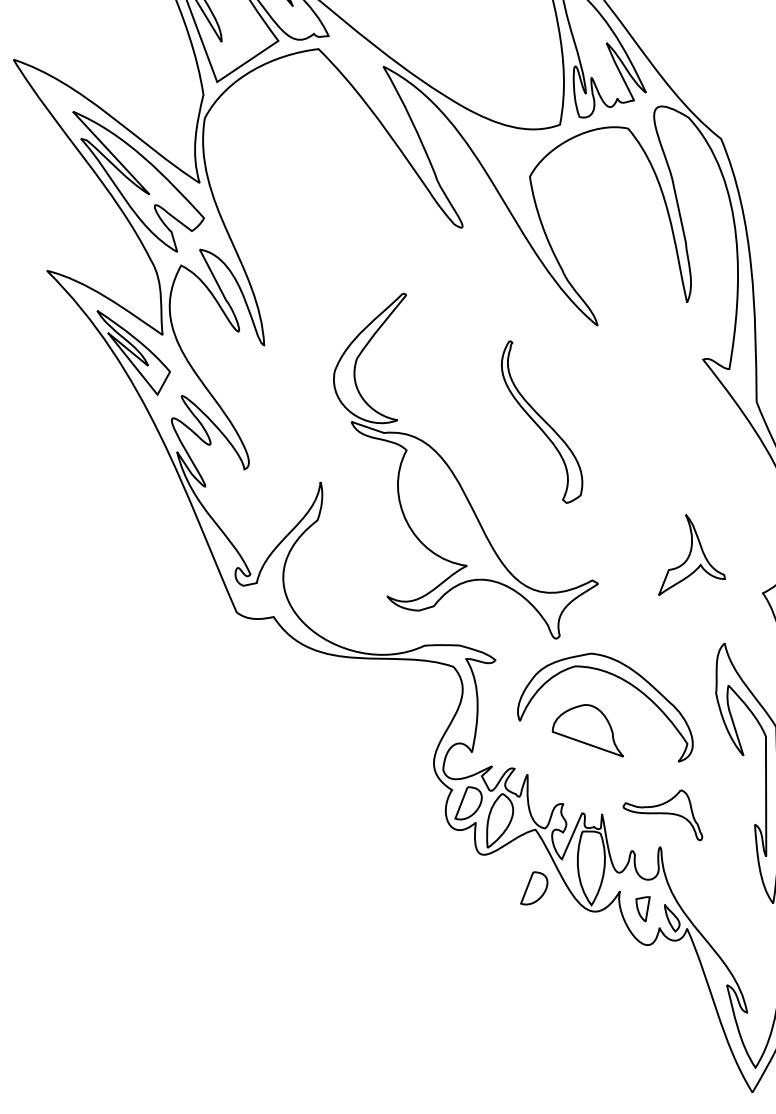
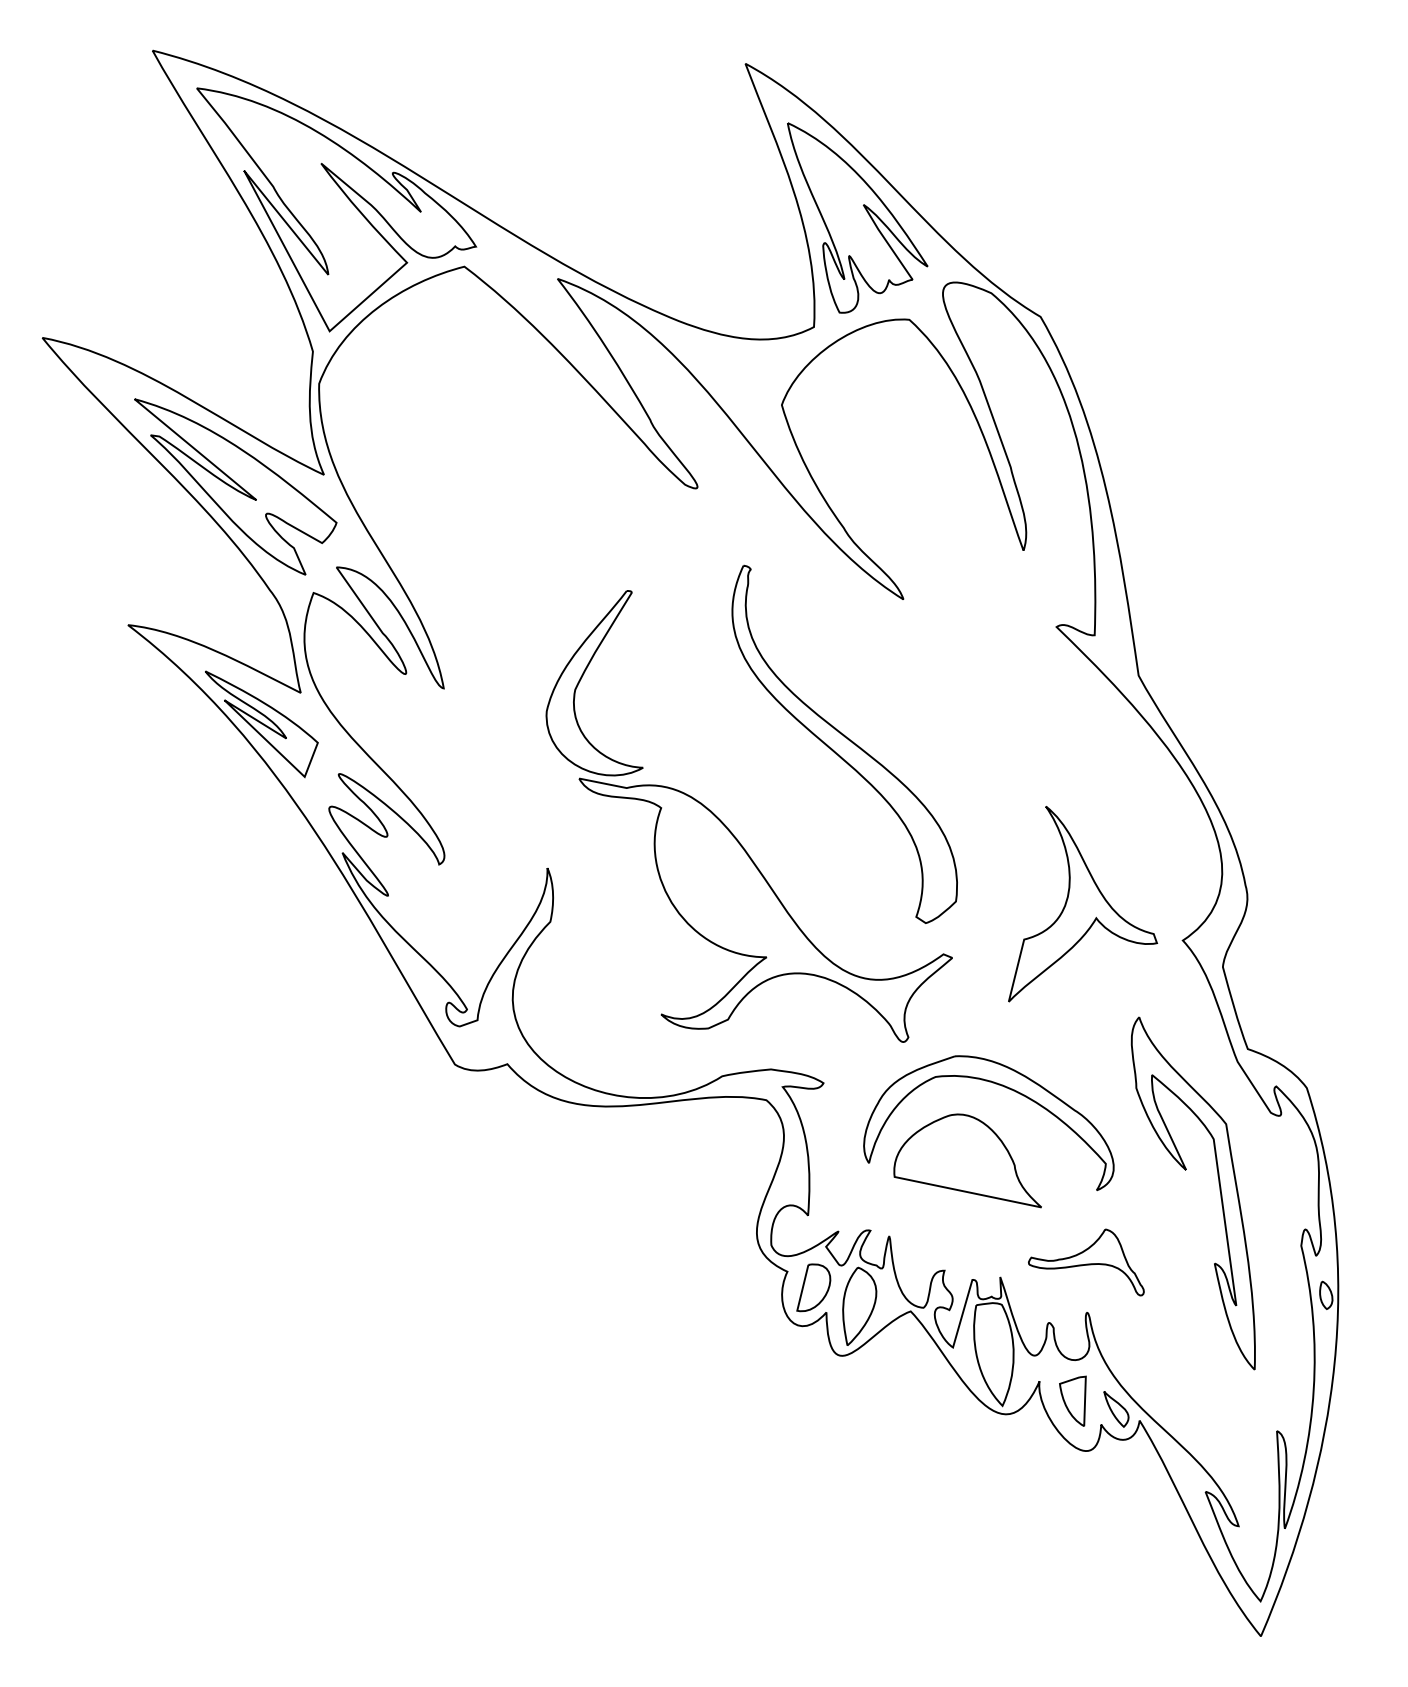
part: (542, 422) -> (844, 743), size x1.67
part: (696, 558) -> (1083, 904), size x1.67
part: (589, 728) -> (967, 1160), size x1.43
part: (534, 888) -> (920, 1393), removed
part: (641, 908) -> (1072, 1400), size x1.43

